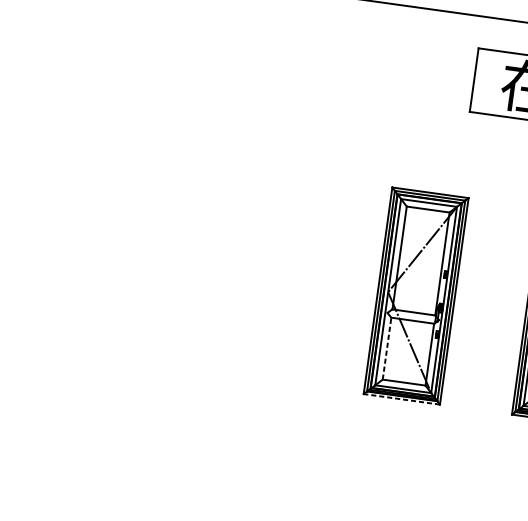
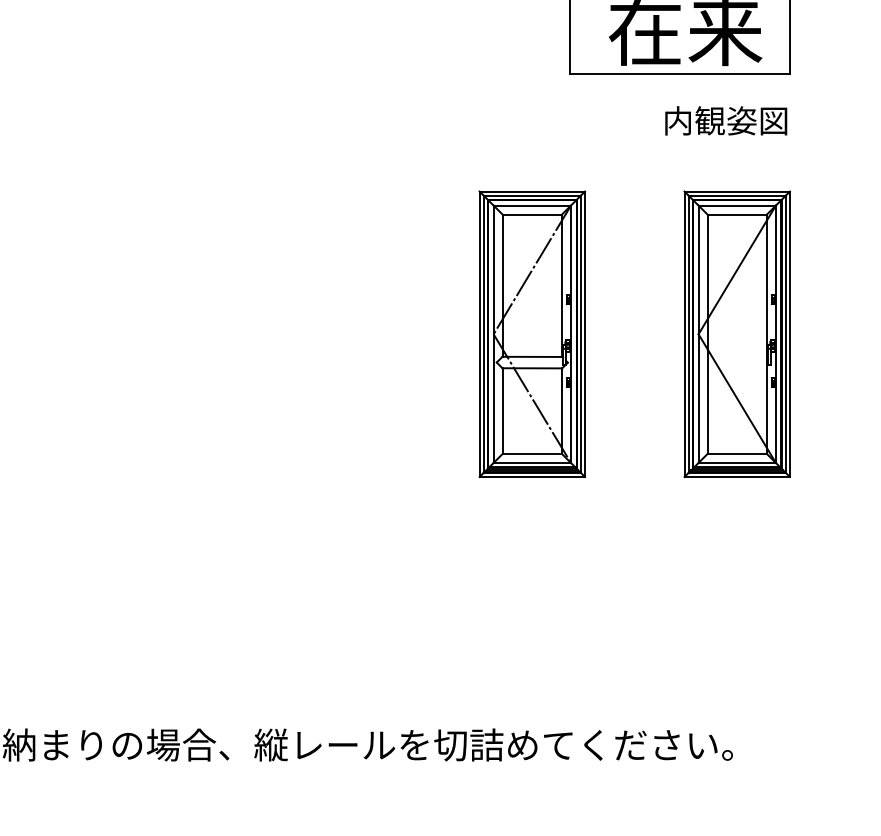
line: (386, 348) -> (502, 411), dashed -> solid
line: (401, 399) -> (532, 477), dashed -> solid

